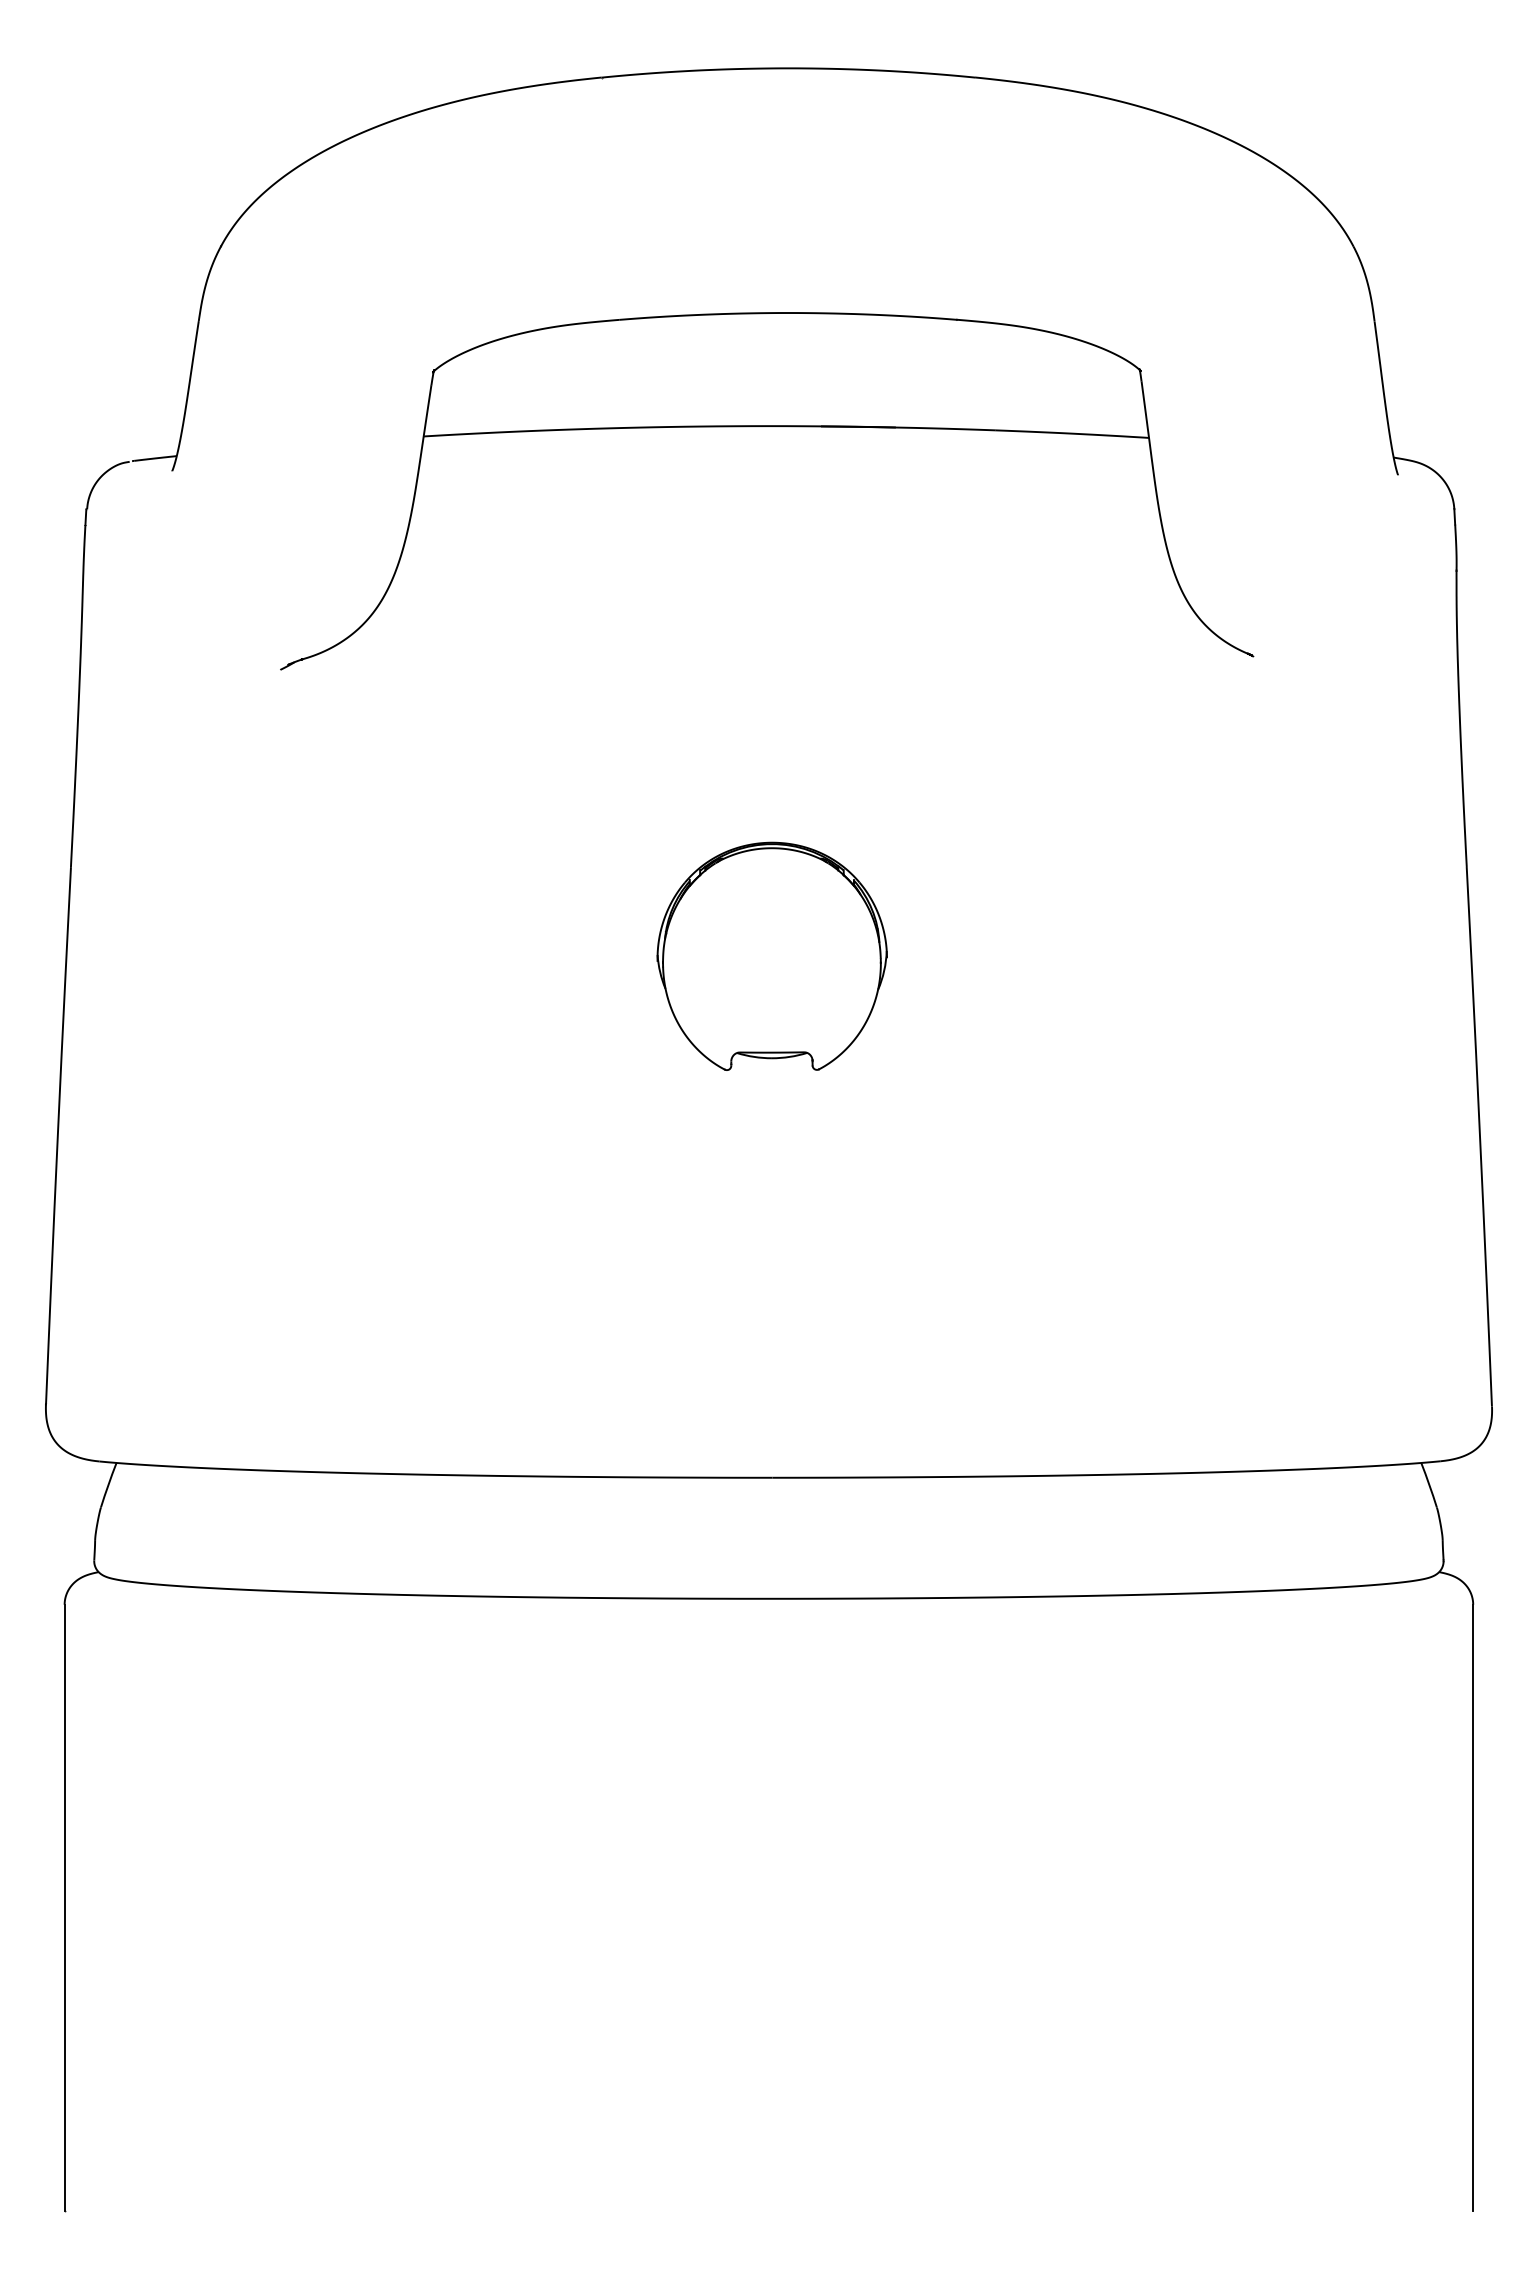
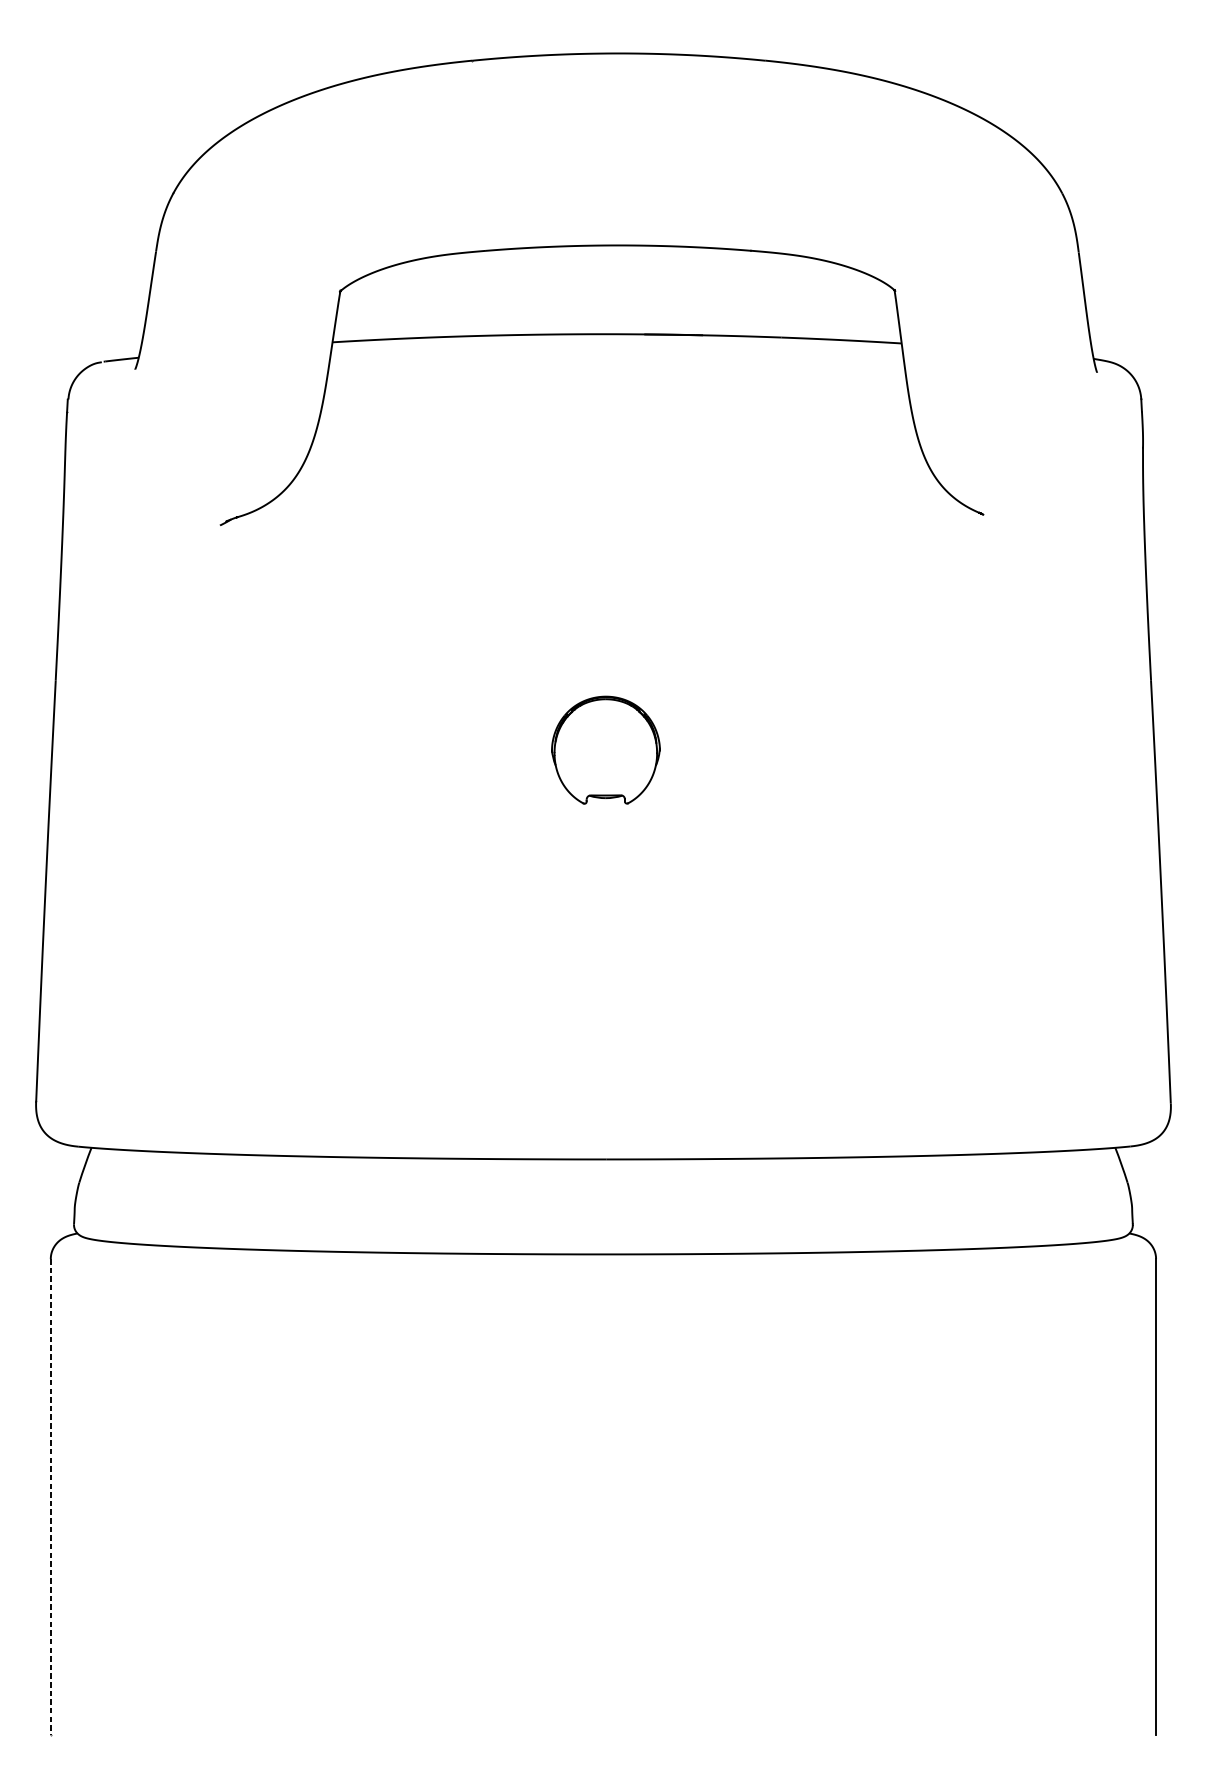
part: (771, 955) -> (605, 749), size x0.6
line: (64, 1907) -> (50, 1496), solid -> dashed

